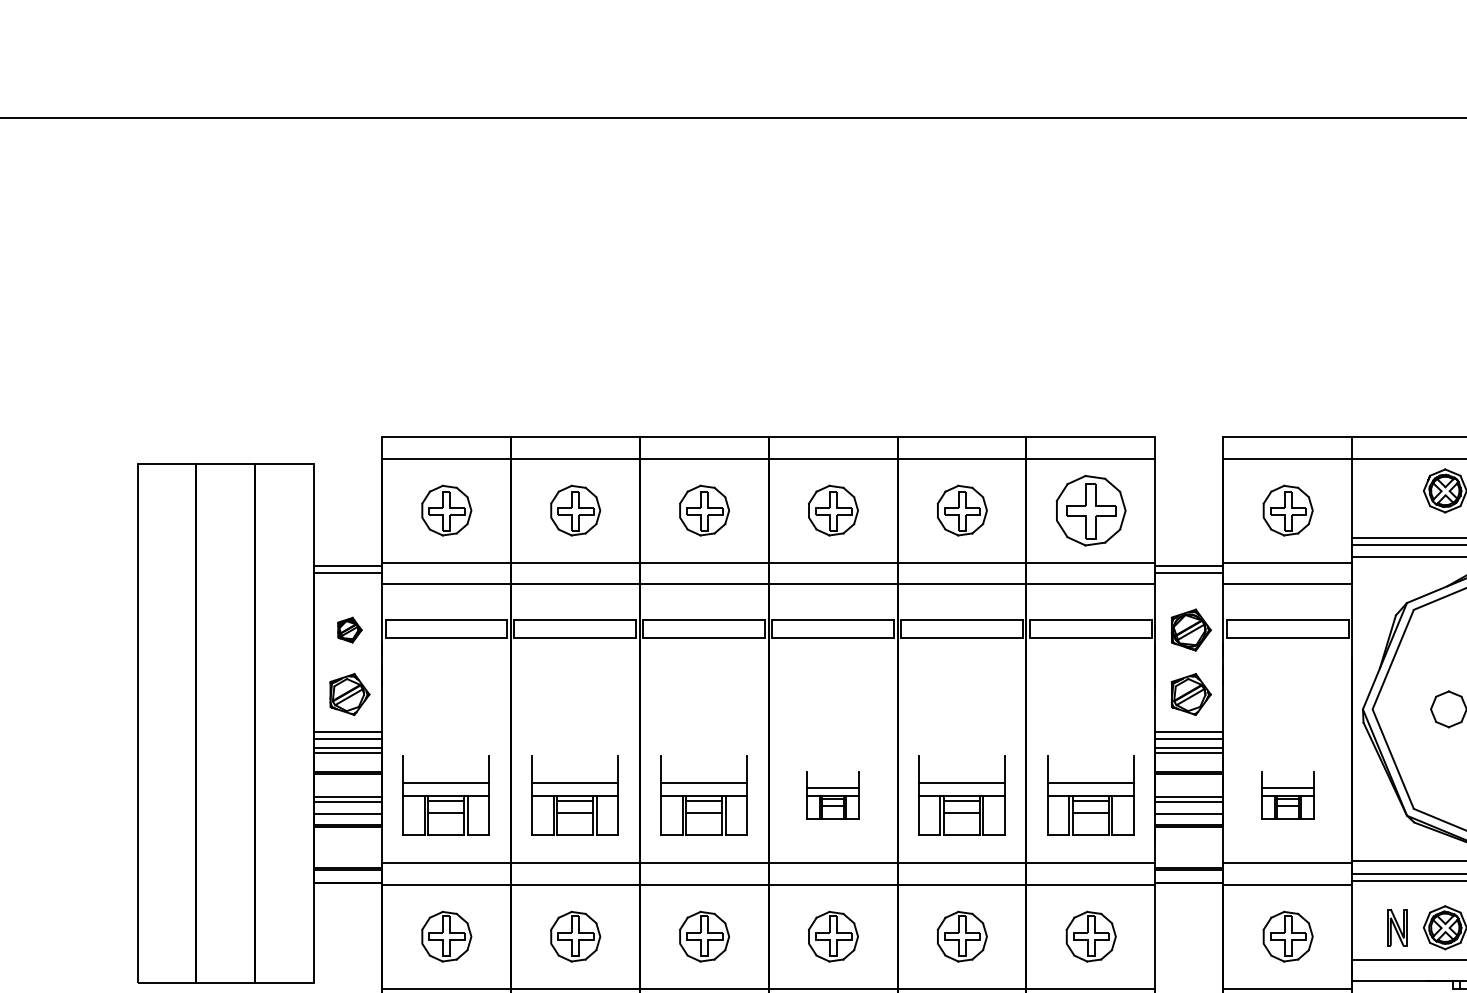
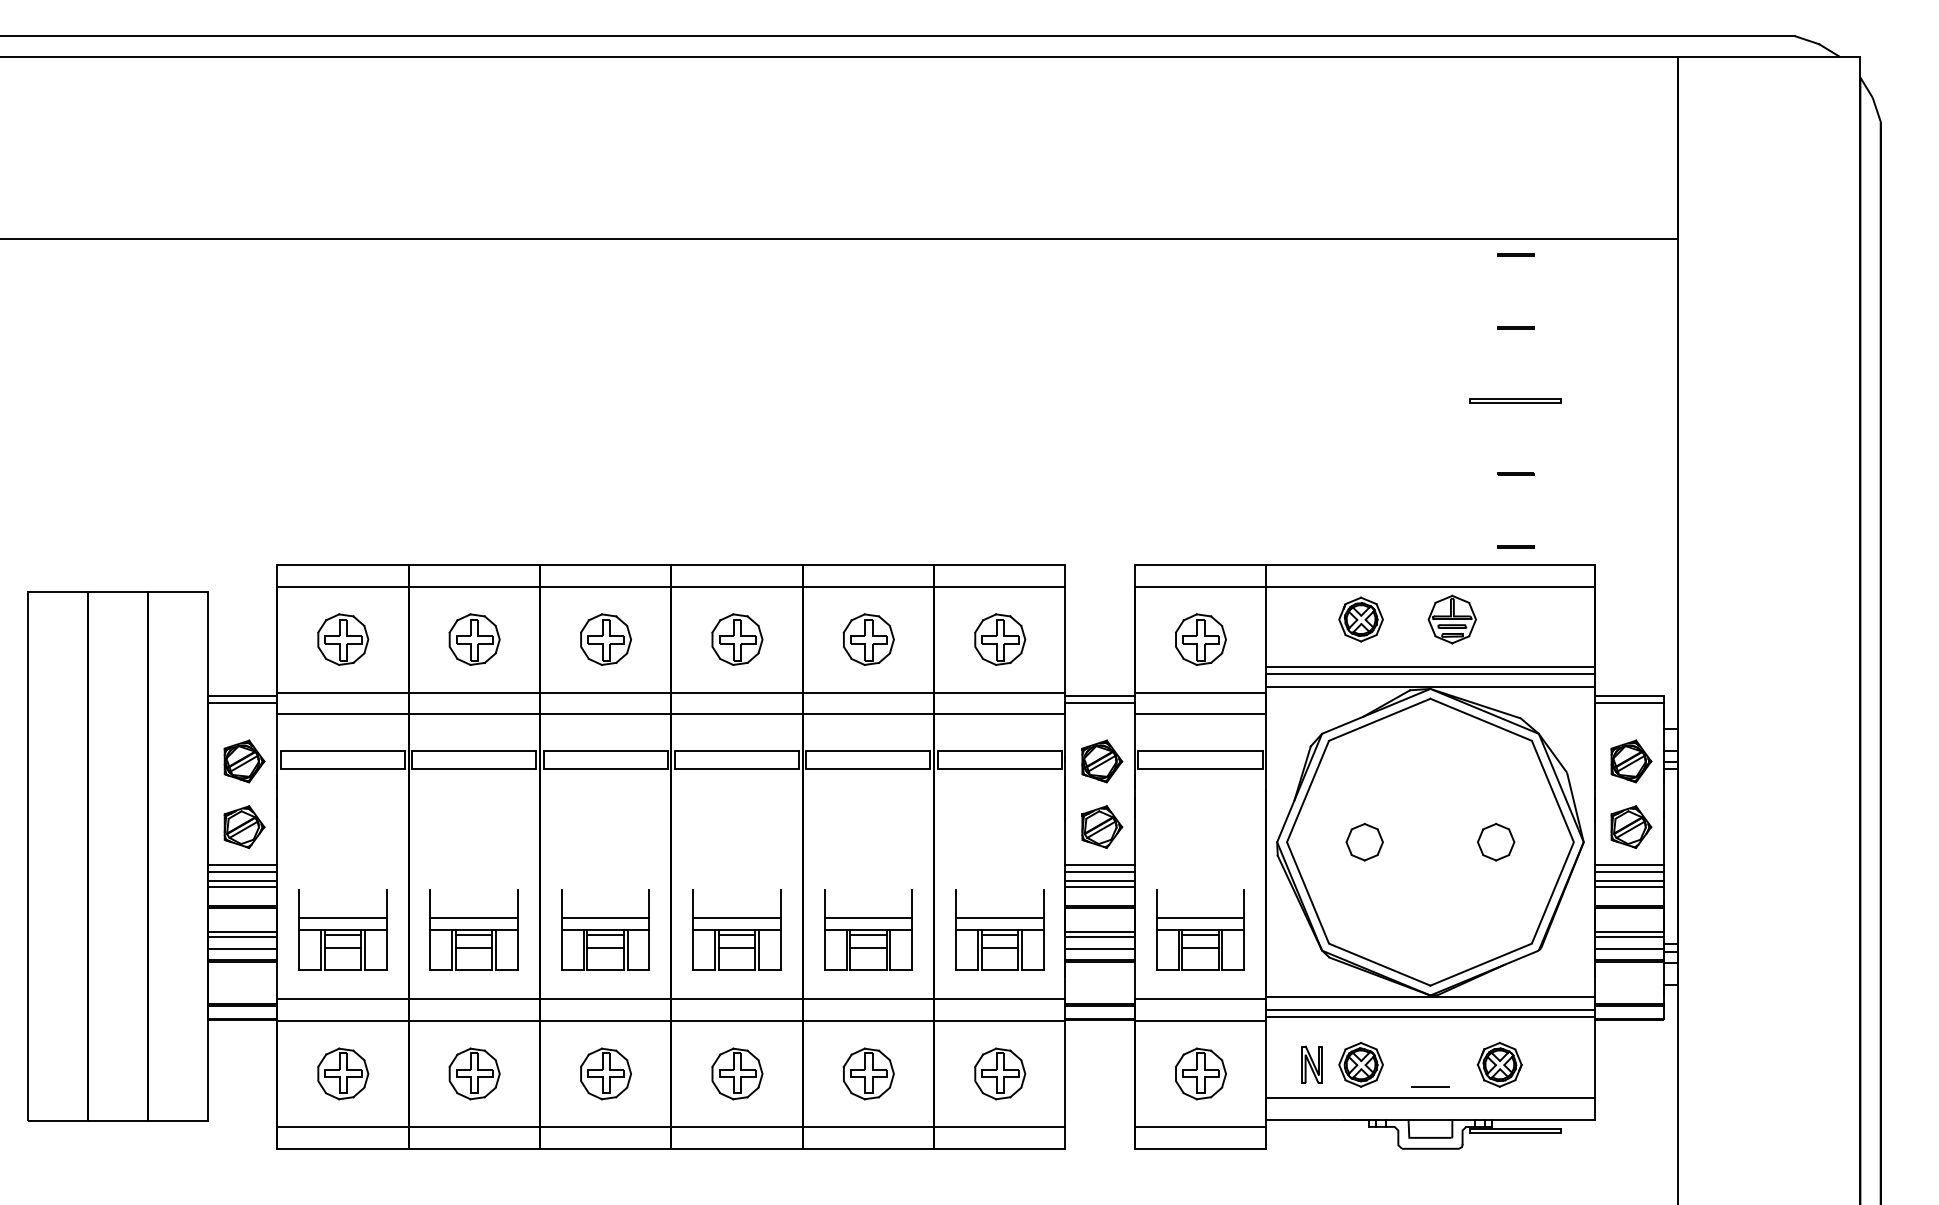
part: (1091, 510) -> (1000, 639), size x0.71
part: (349, 630) -> (244, 761), size x1.67
part: (832, 794) -> (736, 929), size x1.67
part: (1287, 794) -> (1200, 929), size x1.67

